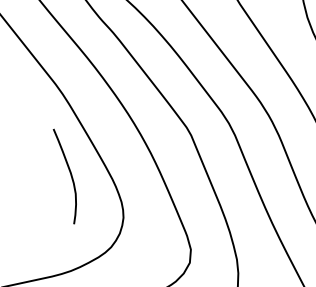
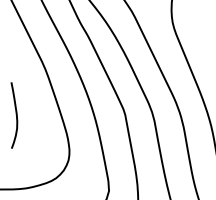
curve: (69, 174) -> (15, 114), moved

